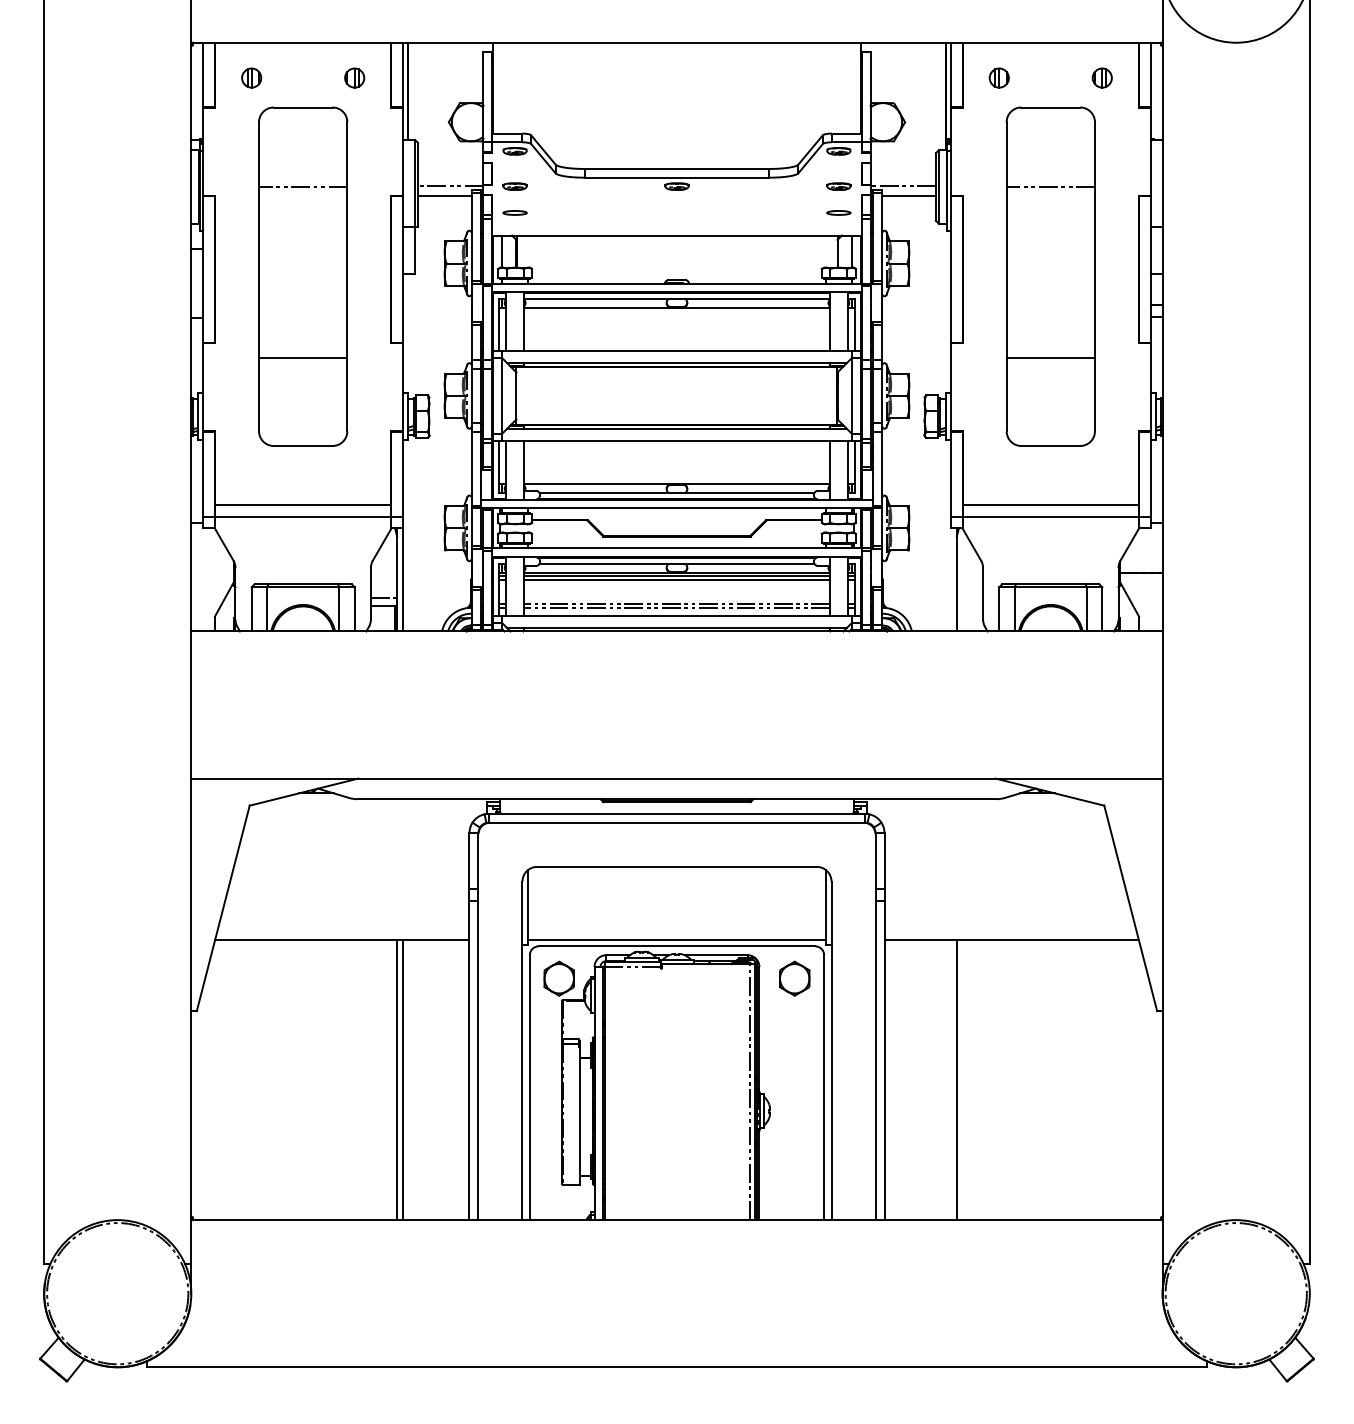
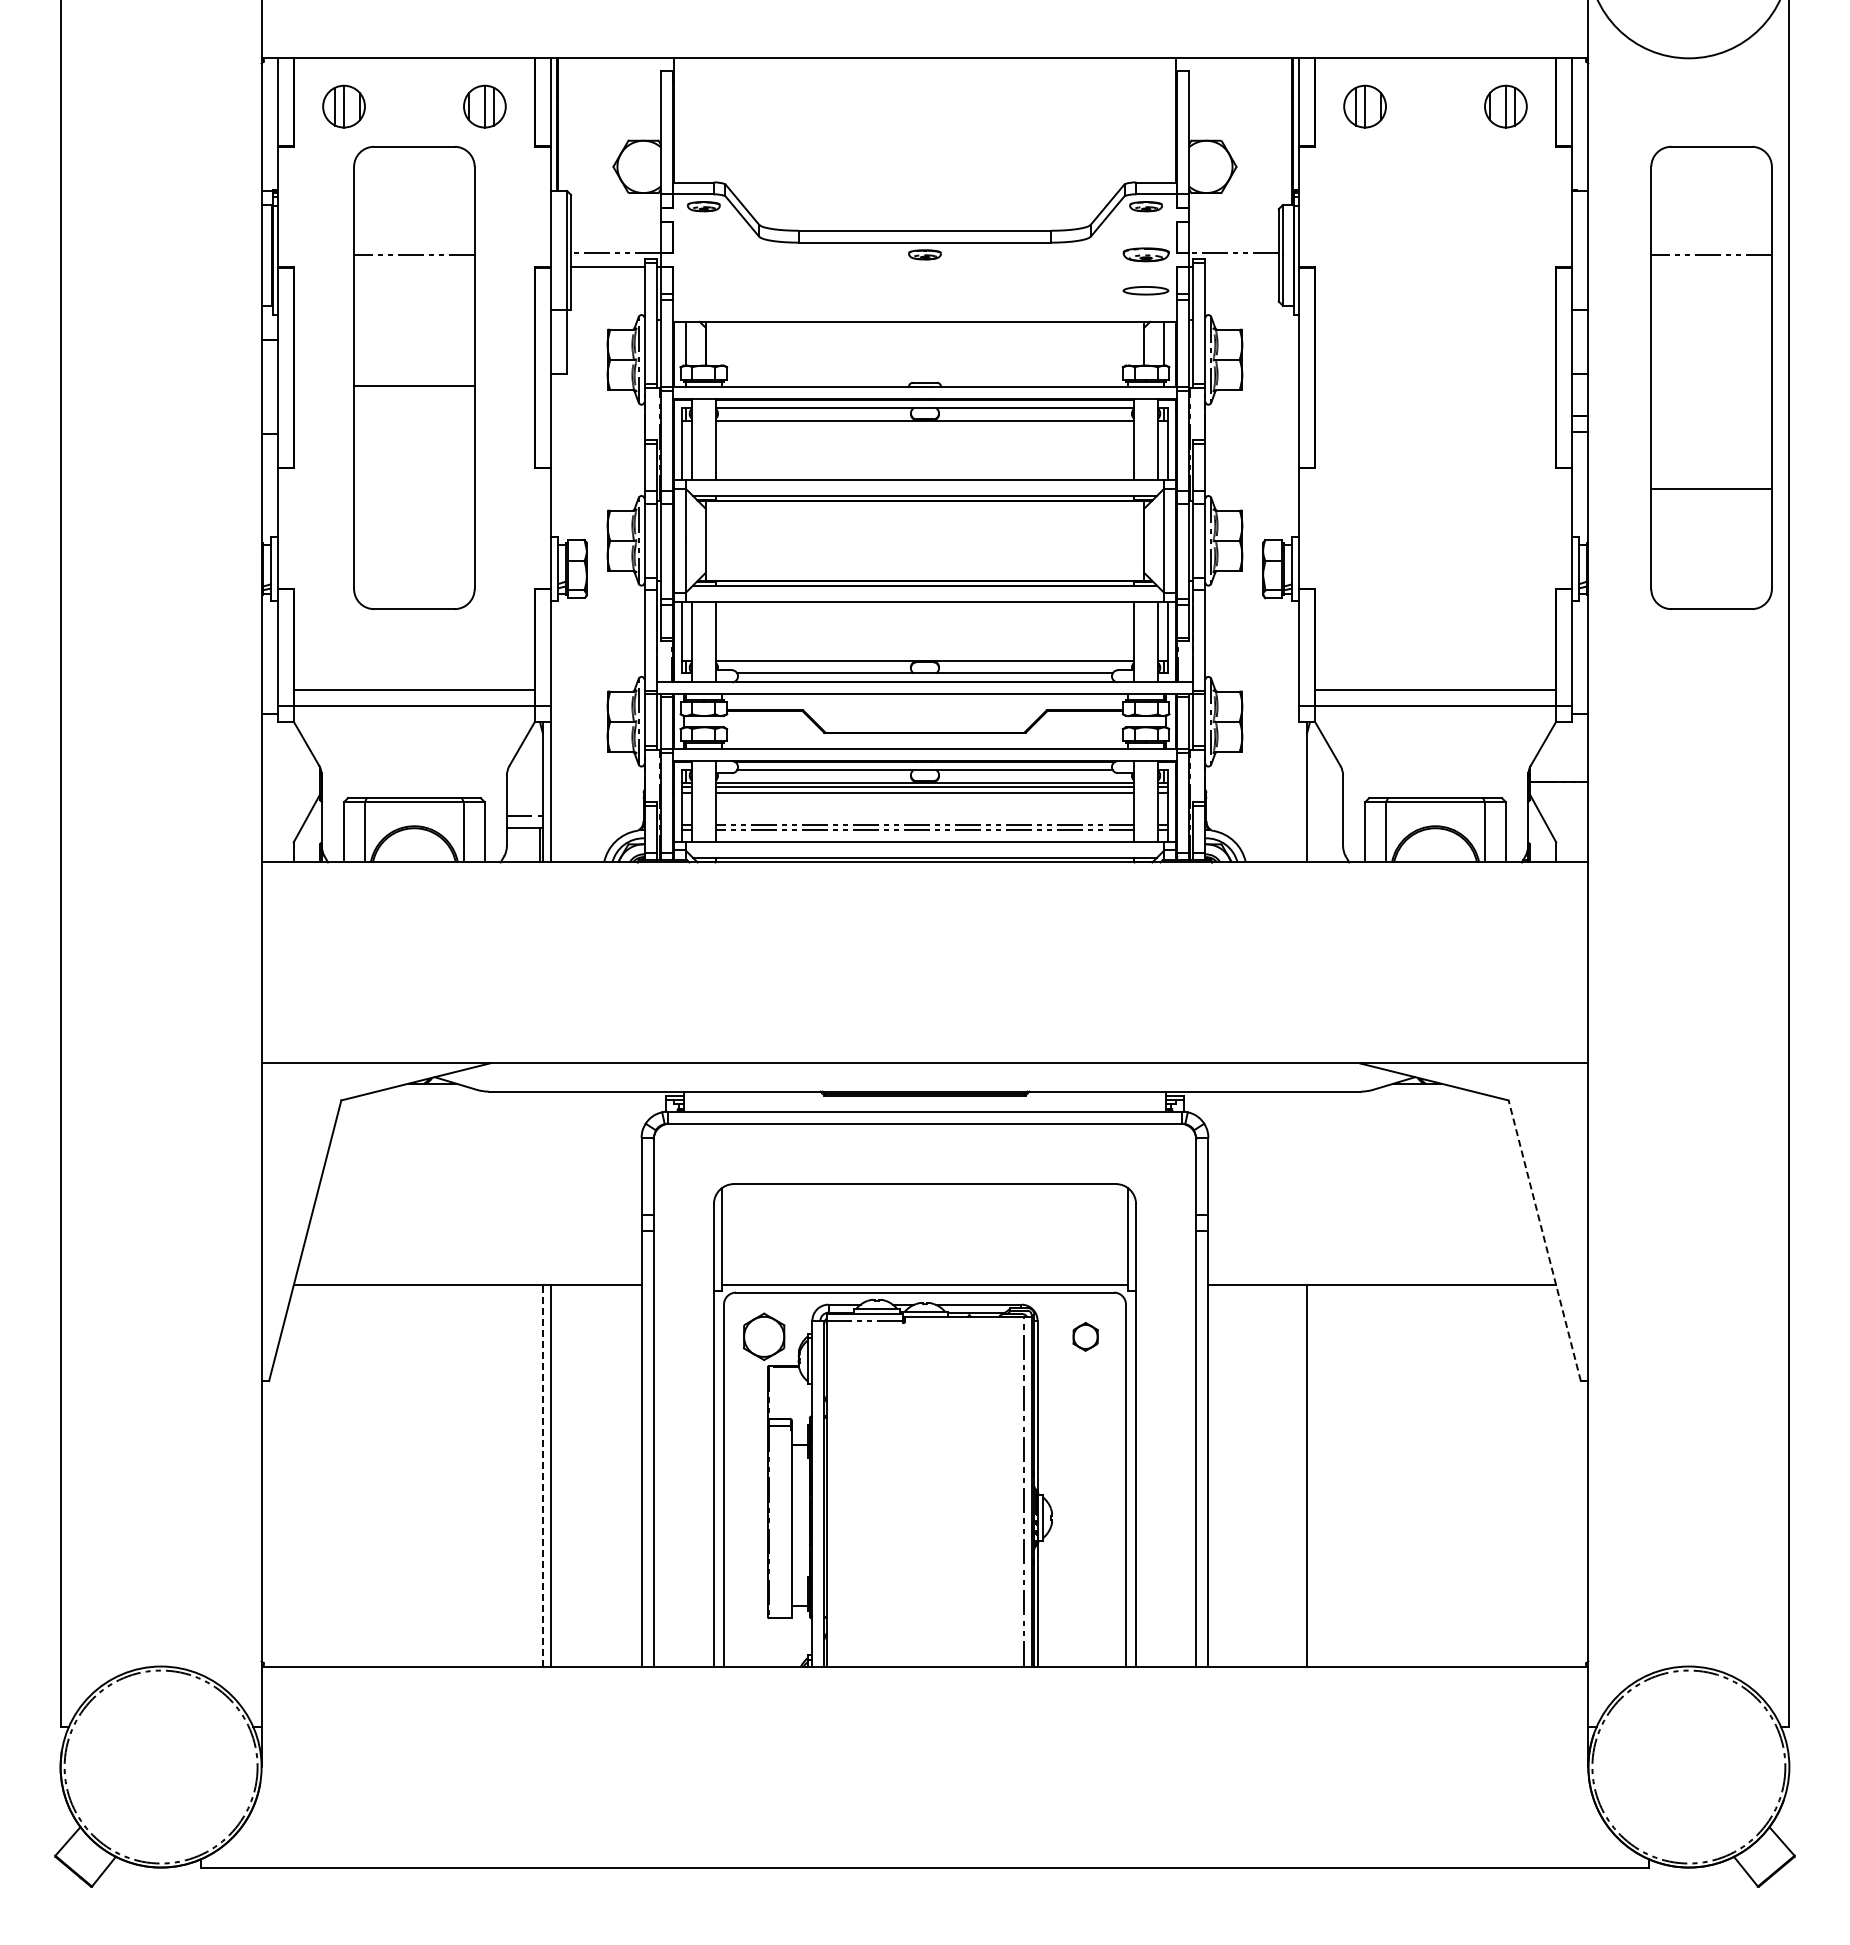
part: (251, 78) -> (343, 106), size x1.6
part: (354, 78) -> (484, 106), size x1.6
part: (999, 78) -> (1365, 106), size x1.6
part: (1101, 78) -> (1505, 106), size x1.6
part: (514, 186) -> (703, 254), removed
part: (838, 186) -> (1145, 254), size x1.4
line: (908, 195) -> (1241, 267), removed
part: (514, 212) -> (703, 290), removed
part: (839, 212) -> (1146, 290), size x1.4
part: (1050, 276) -> (1711, 377), moved
line: (303, 357) -> (414, 385), moved
line: (1130, 908) -> (1544, 1240), solid -> dashed
part: (794, 978) -> (1085, 1336), size x0.6
line: (397, 1080) -> (543, 1475), solid -> dashed

